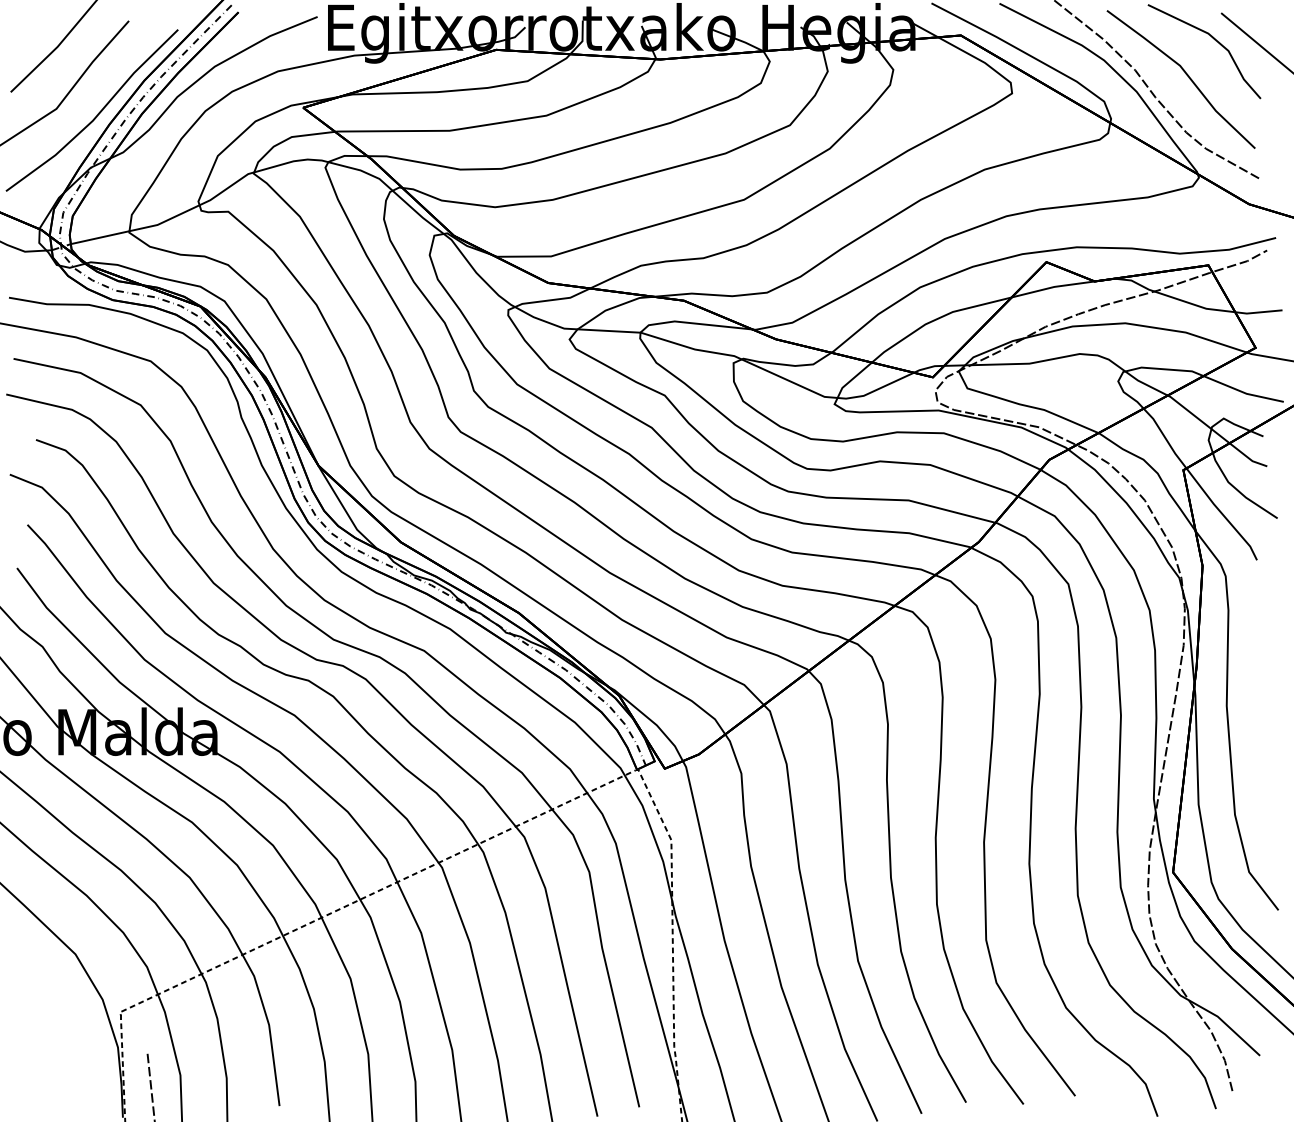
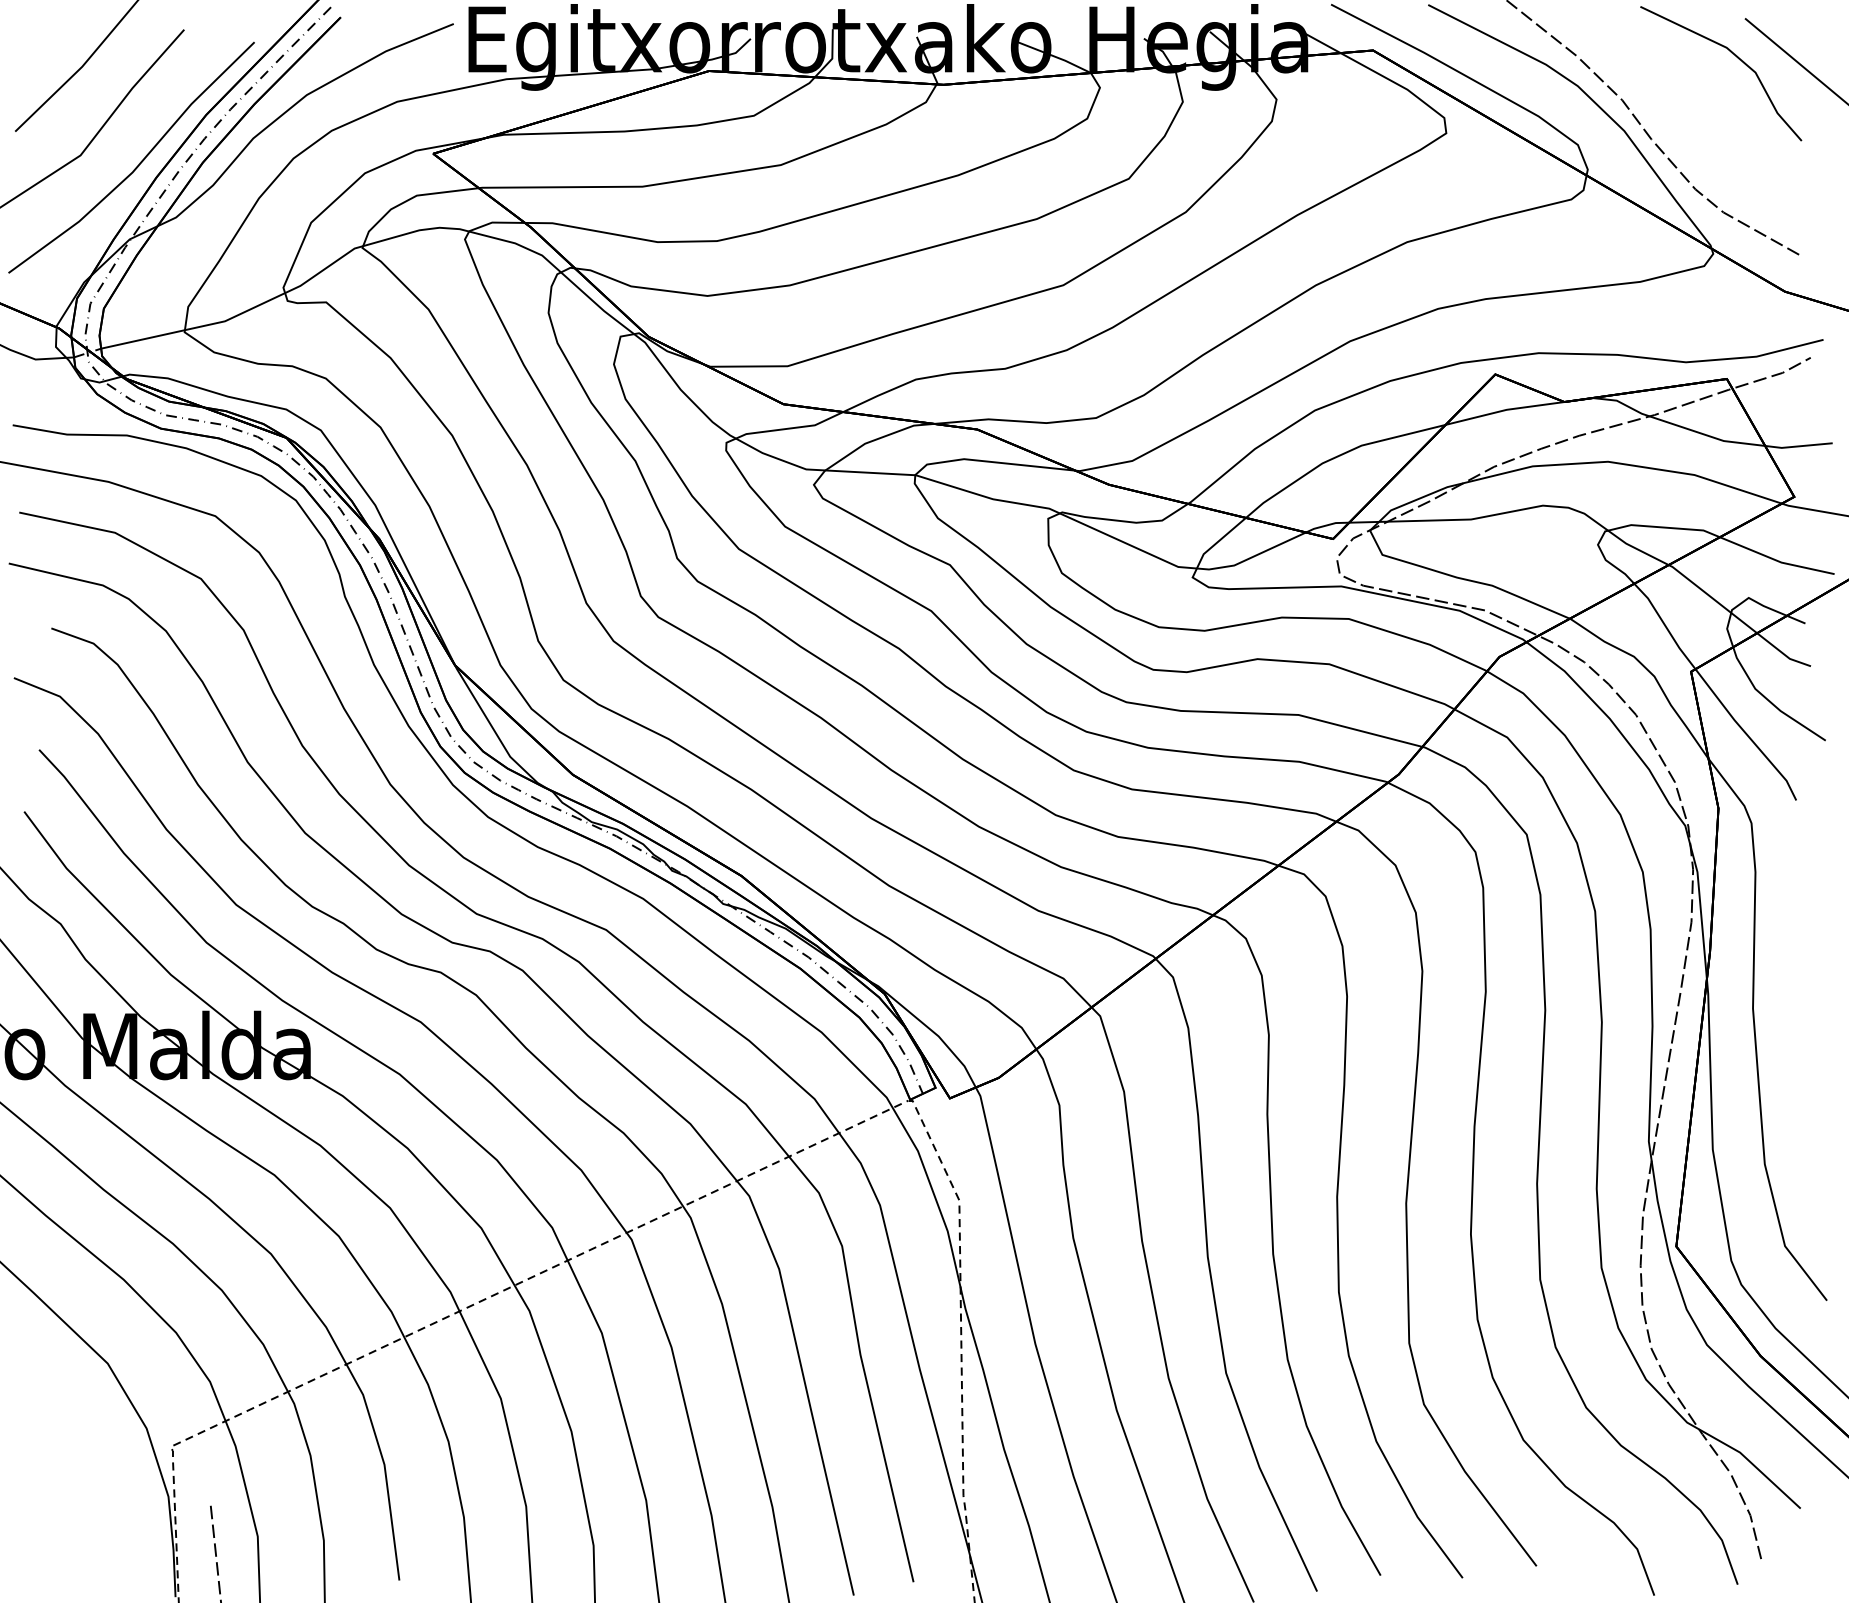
line: (1185, 74) -> (1694, 106), removed

